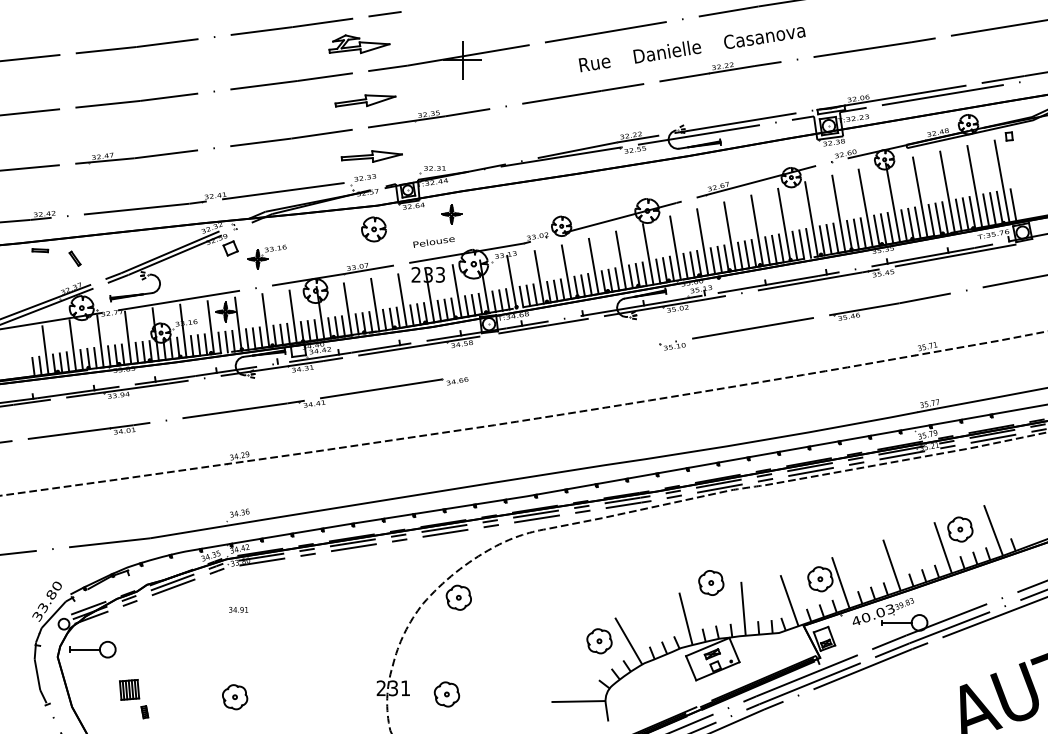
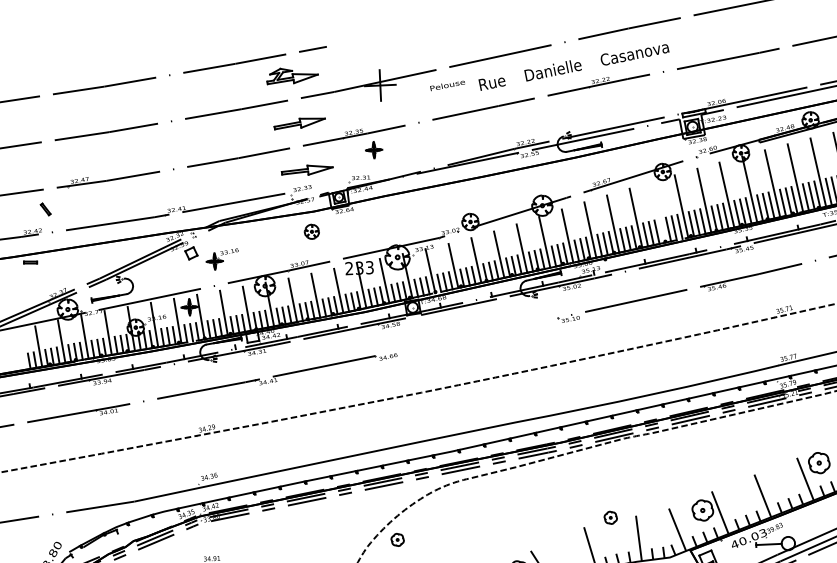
part: (451, 214) -> (373, 150), moved
line: (784, 224) -> (658, 211), removed
part: (373, 229) -> (311, 231), size x0.7
text: (433, 242) -> (447, 85), moved
part: (74, 258) -> (45, 209), moved
part: (711, 582) -> (610, 517), size x0.6
part: (458, 597) -> (397, 539), size x0.6

